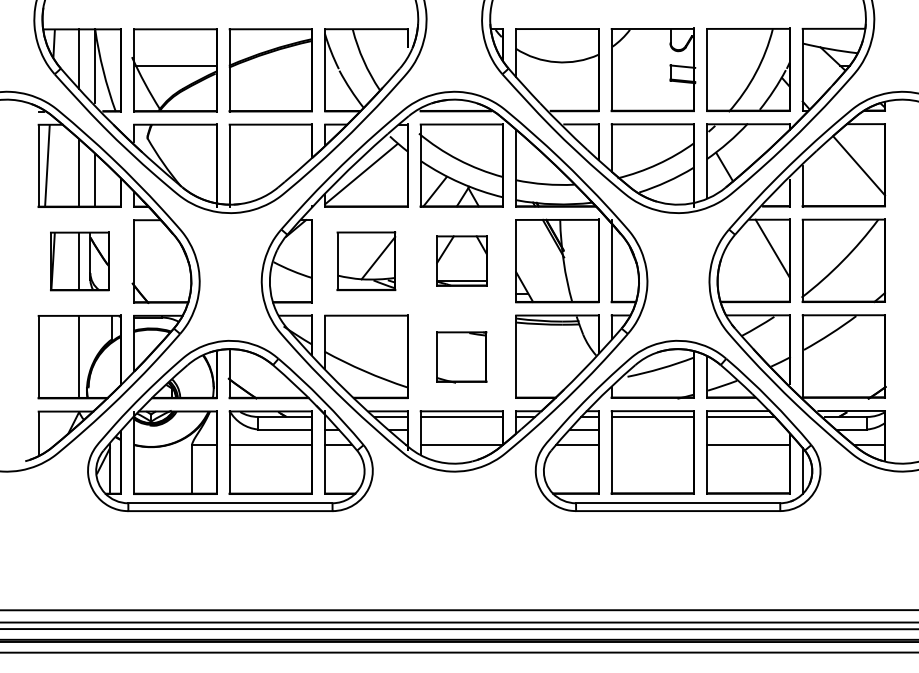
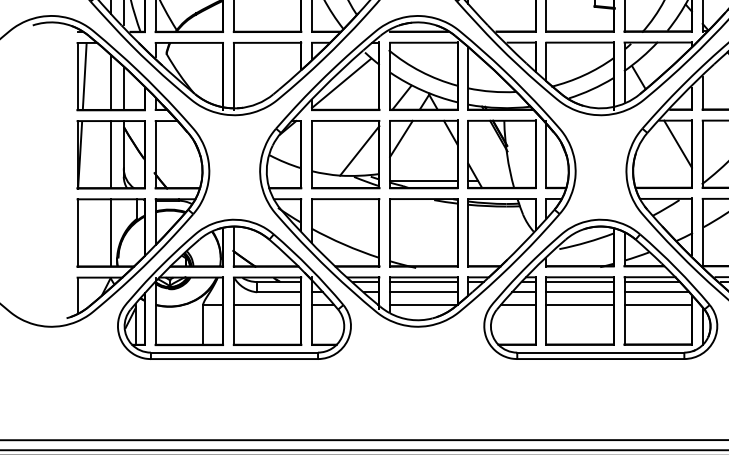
part: (461, 260) -> (423, 154), size x1.67
part: (79, 261) -> (110, 154), size x1.43
part: (366, 261) -> (345, 154), size x1.43
part: (461, 357) -> (423, 233), size x1.67
line: (461, 429) -> (423, 292), added
line: (652, 429) -> (579, 292), added
line: (746, 429) -> (656, 292), added
line: (652, 444) -> (579, 304), added

